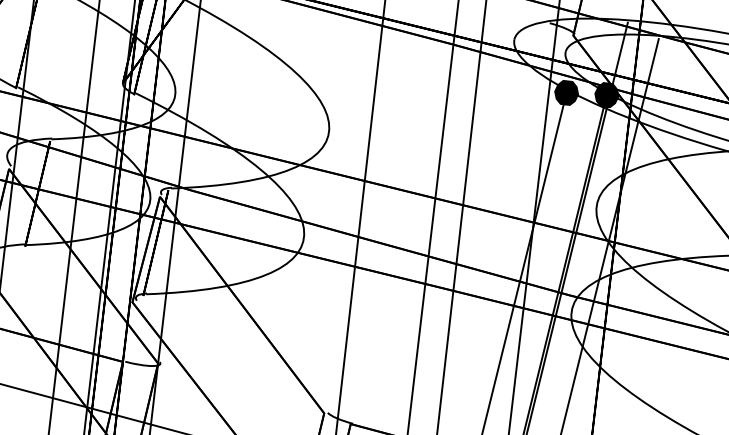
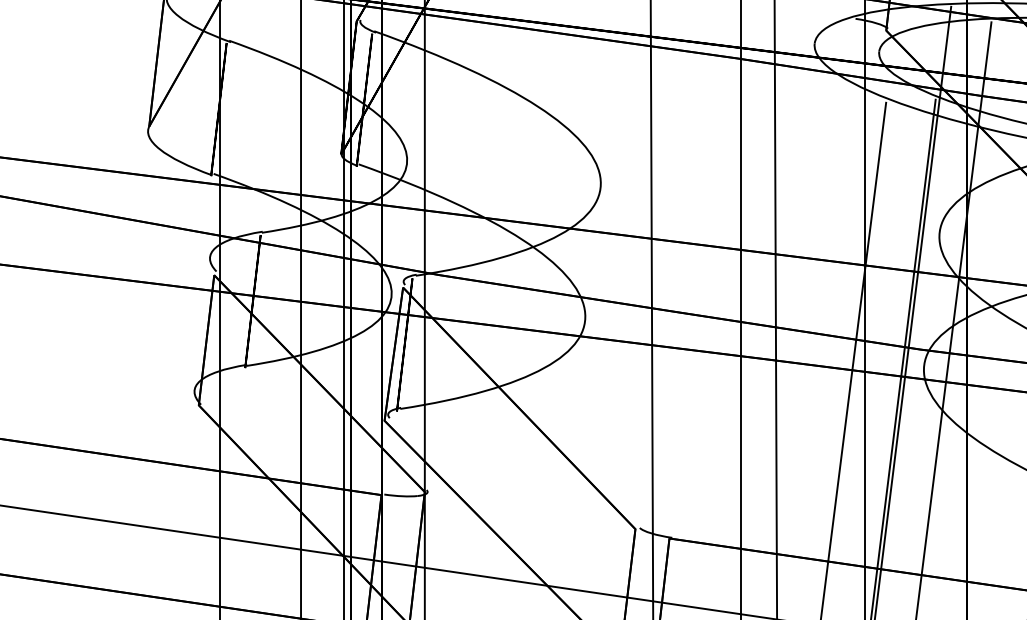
fill: (566, 92) -> (885, 101), removed
fill: (606, 94) -> (935, 98), removed

